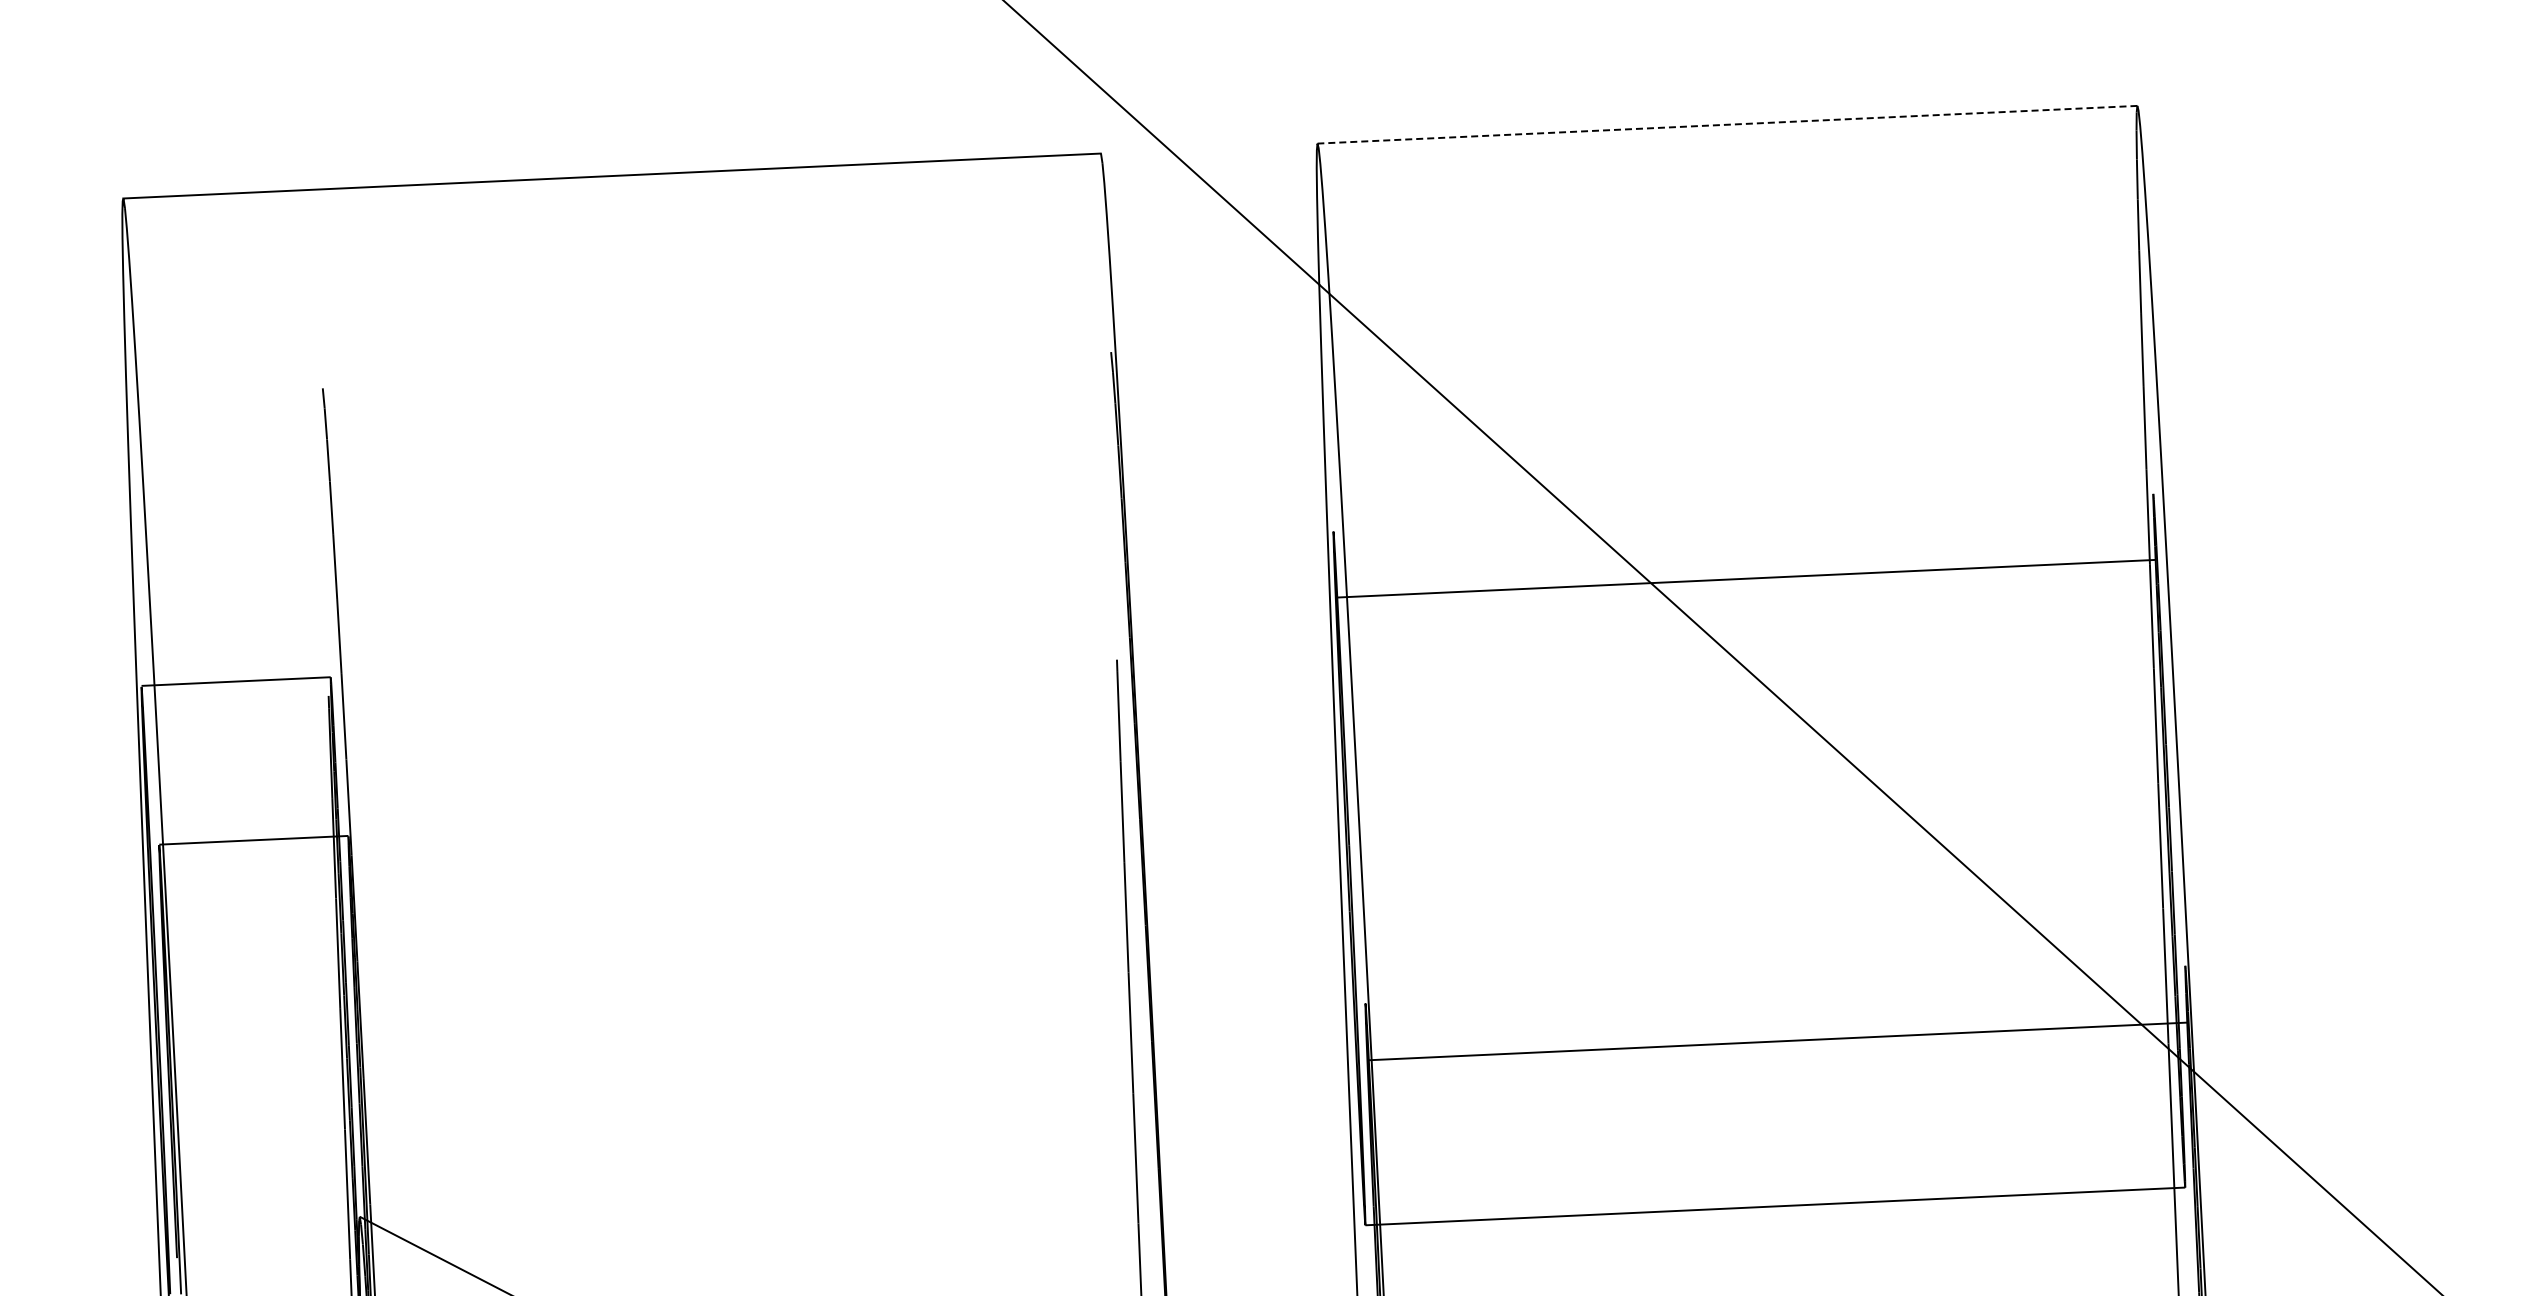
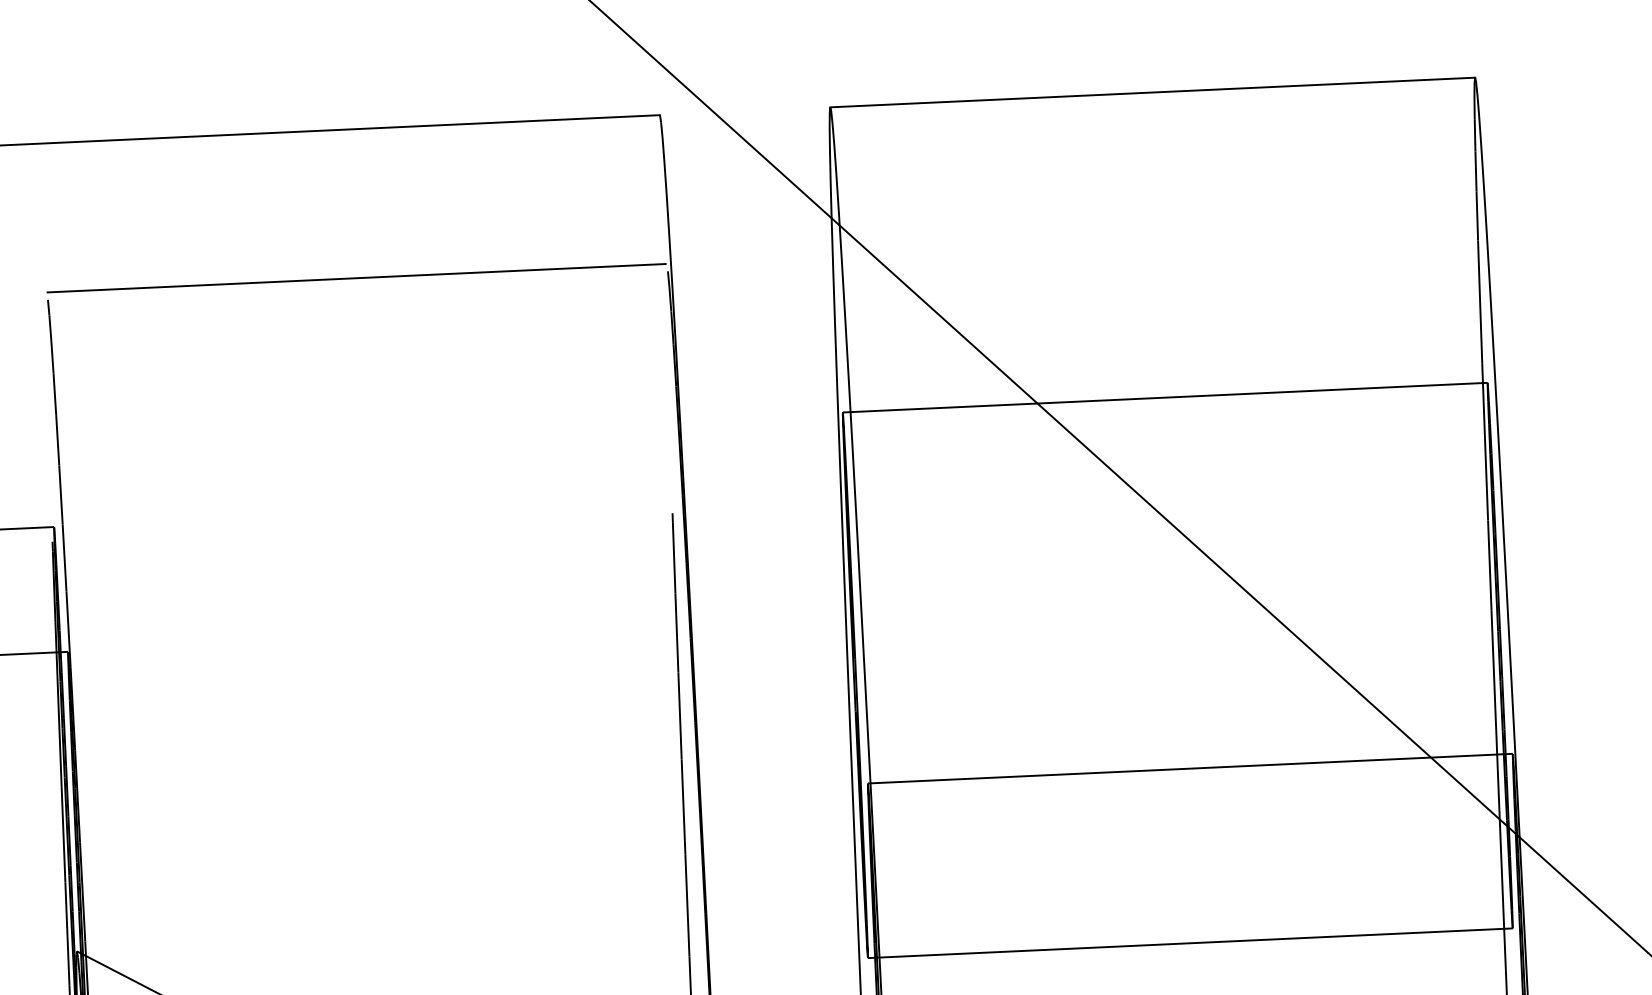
line: (1727, 124) -> (1152, 92), dashed -> solid
line: (715, 360) -> (356, 277), added
line: (1746, 578) -> (1165, 397), moved
line: (1778, 1041) -> (1190, 768), moved

